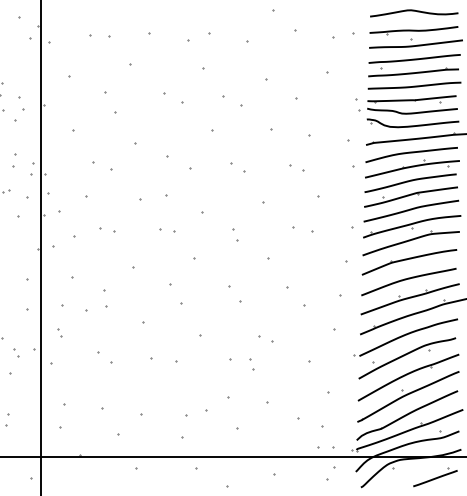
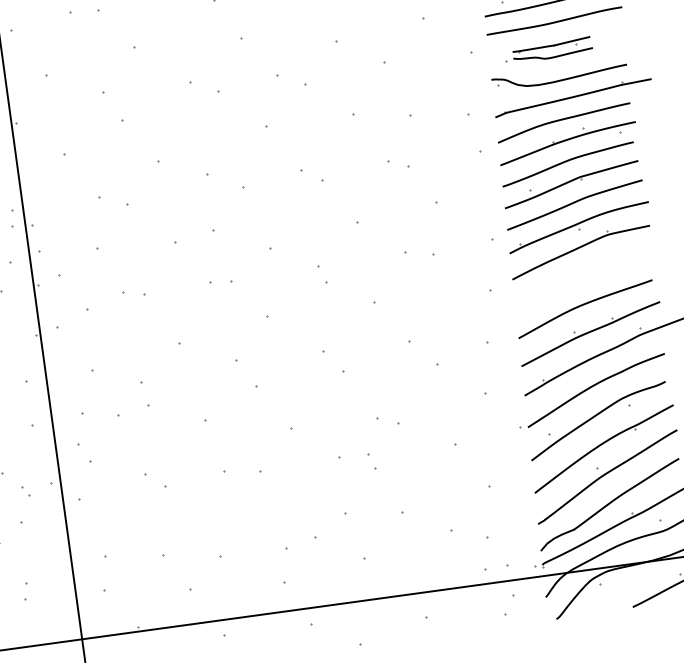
part: (407, 104) -> (547, 49), size x0.6
part: (409, 262) -> (582, 280), removed
part: (59, 332) -> (84, 452), size x1.6

